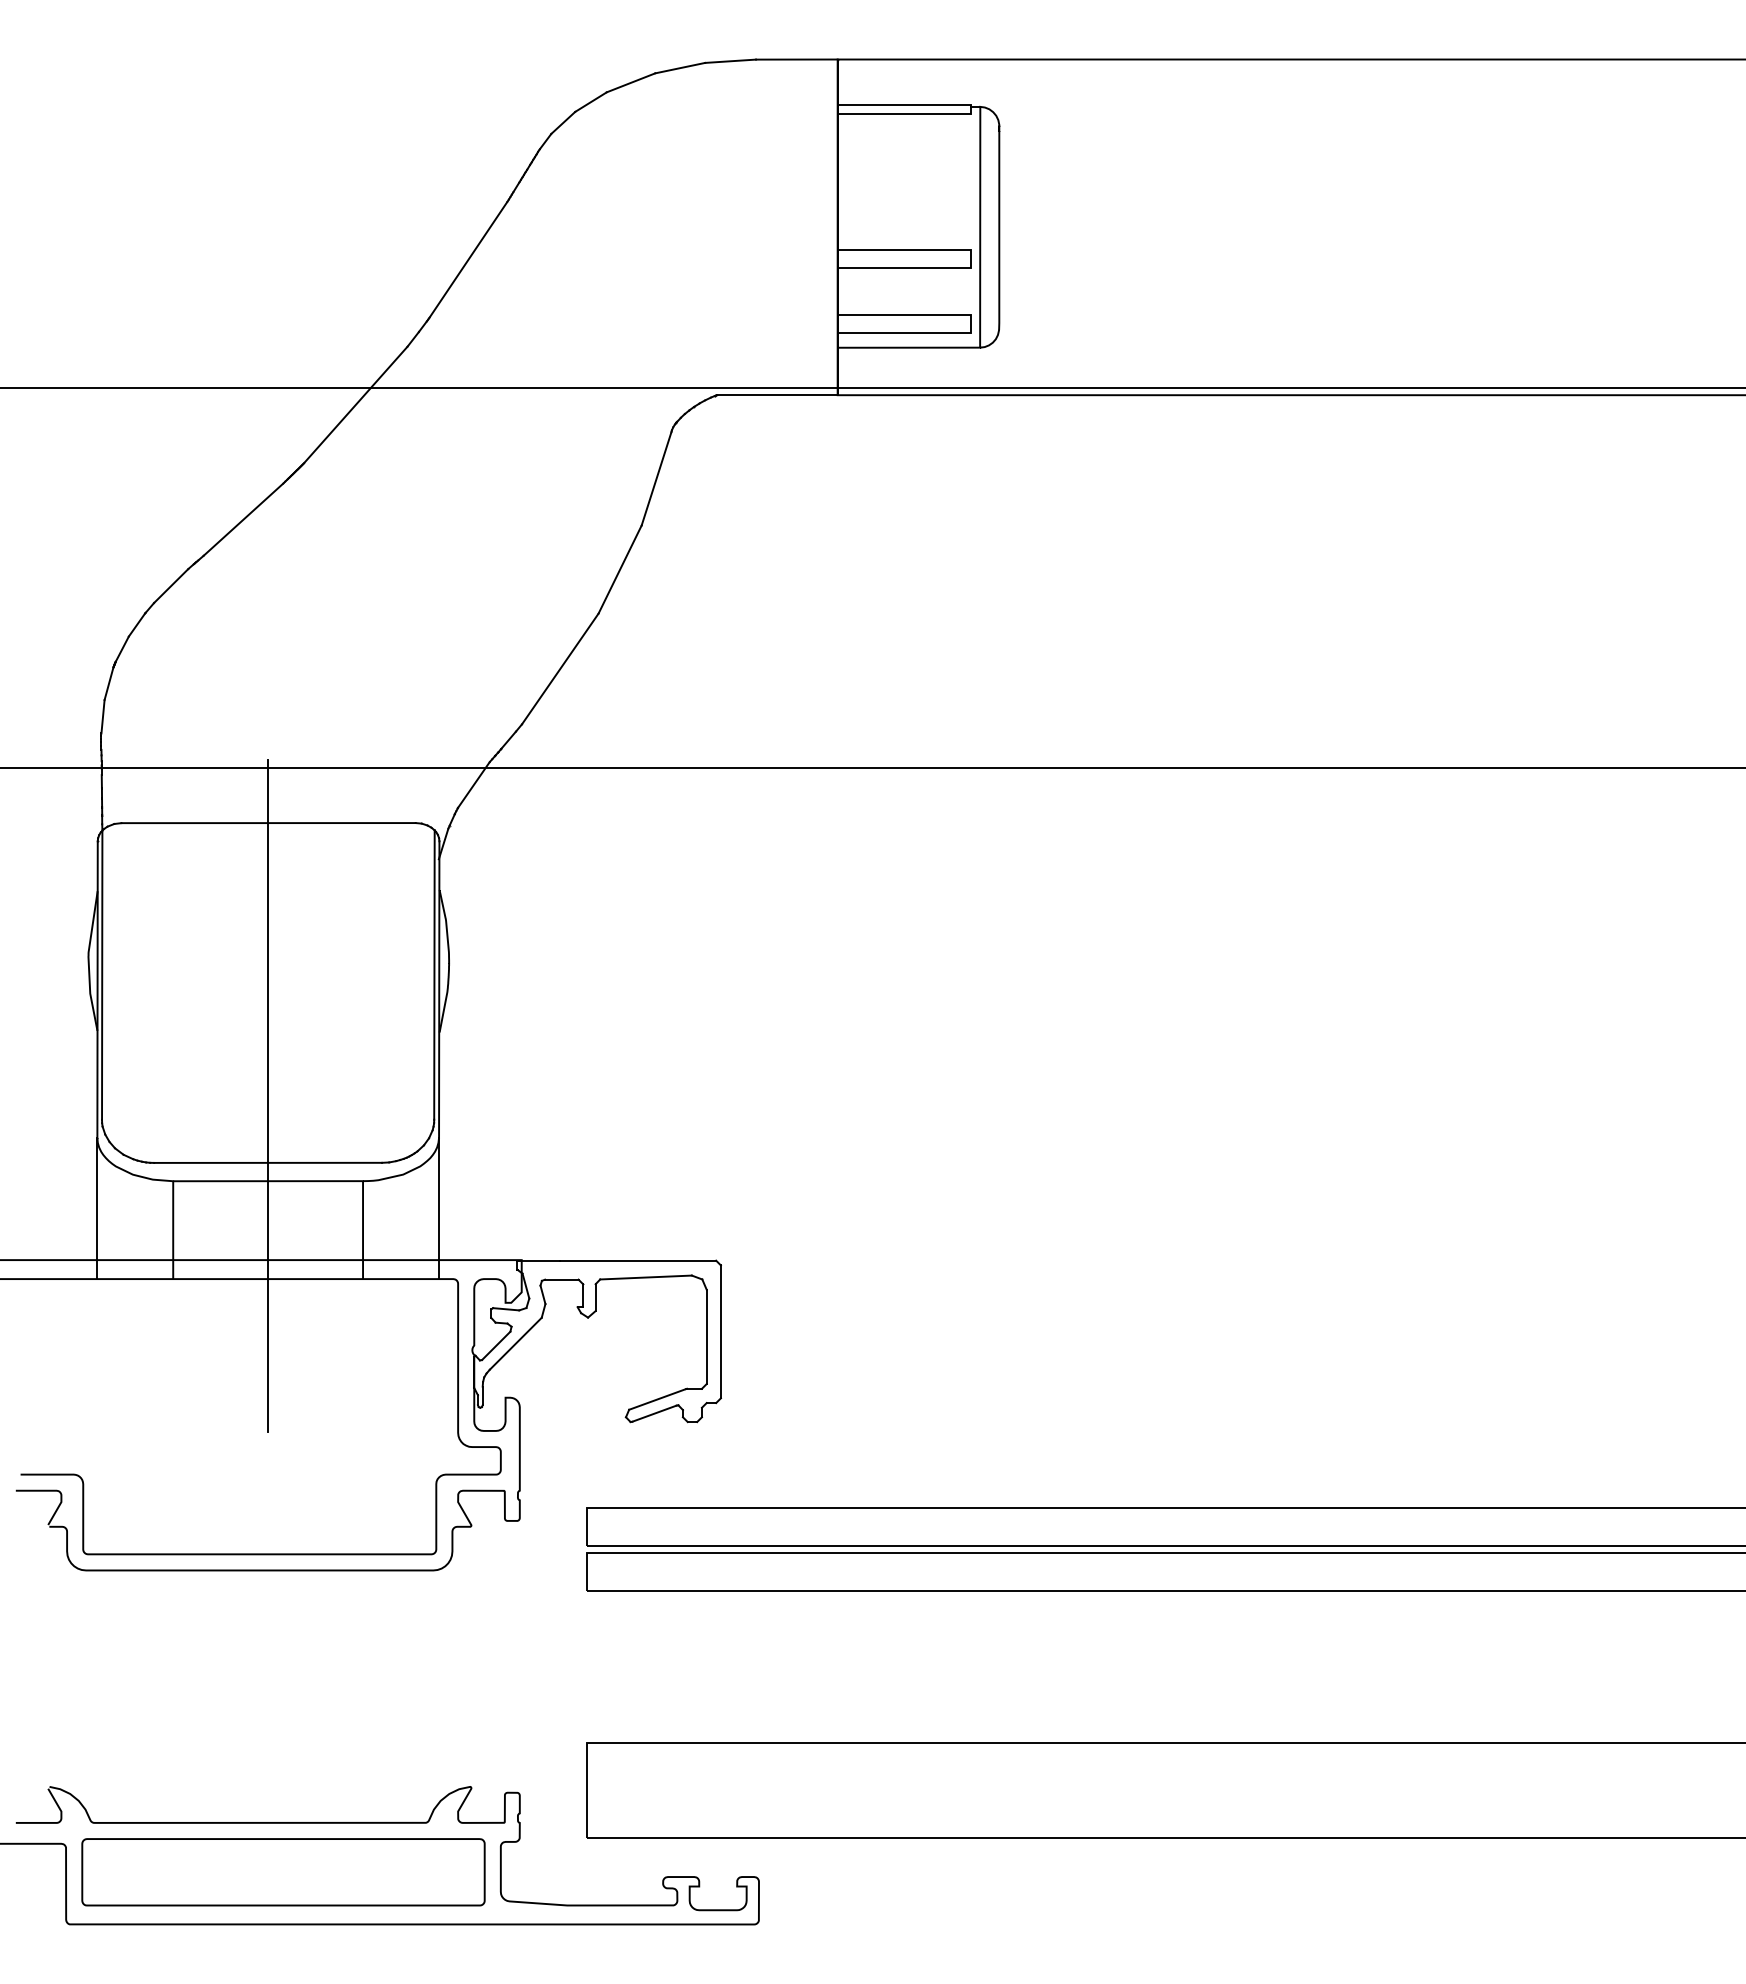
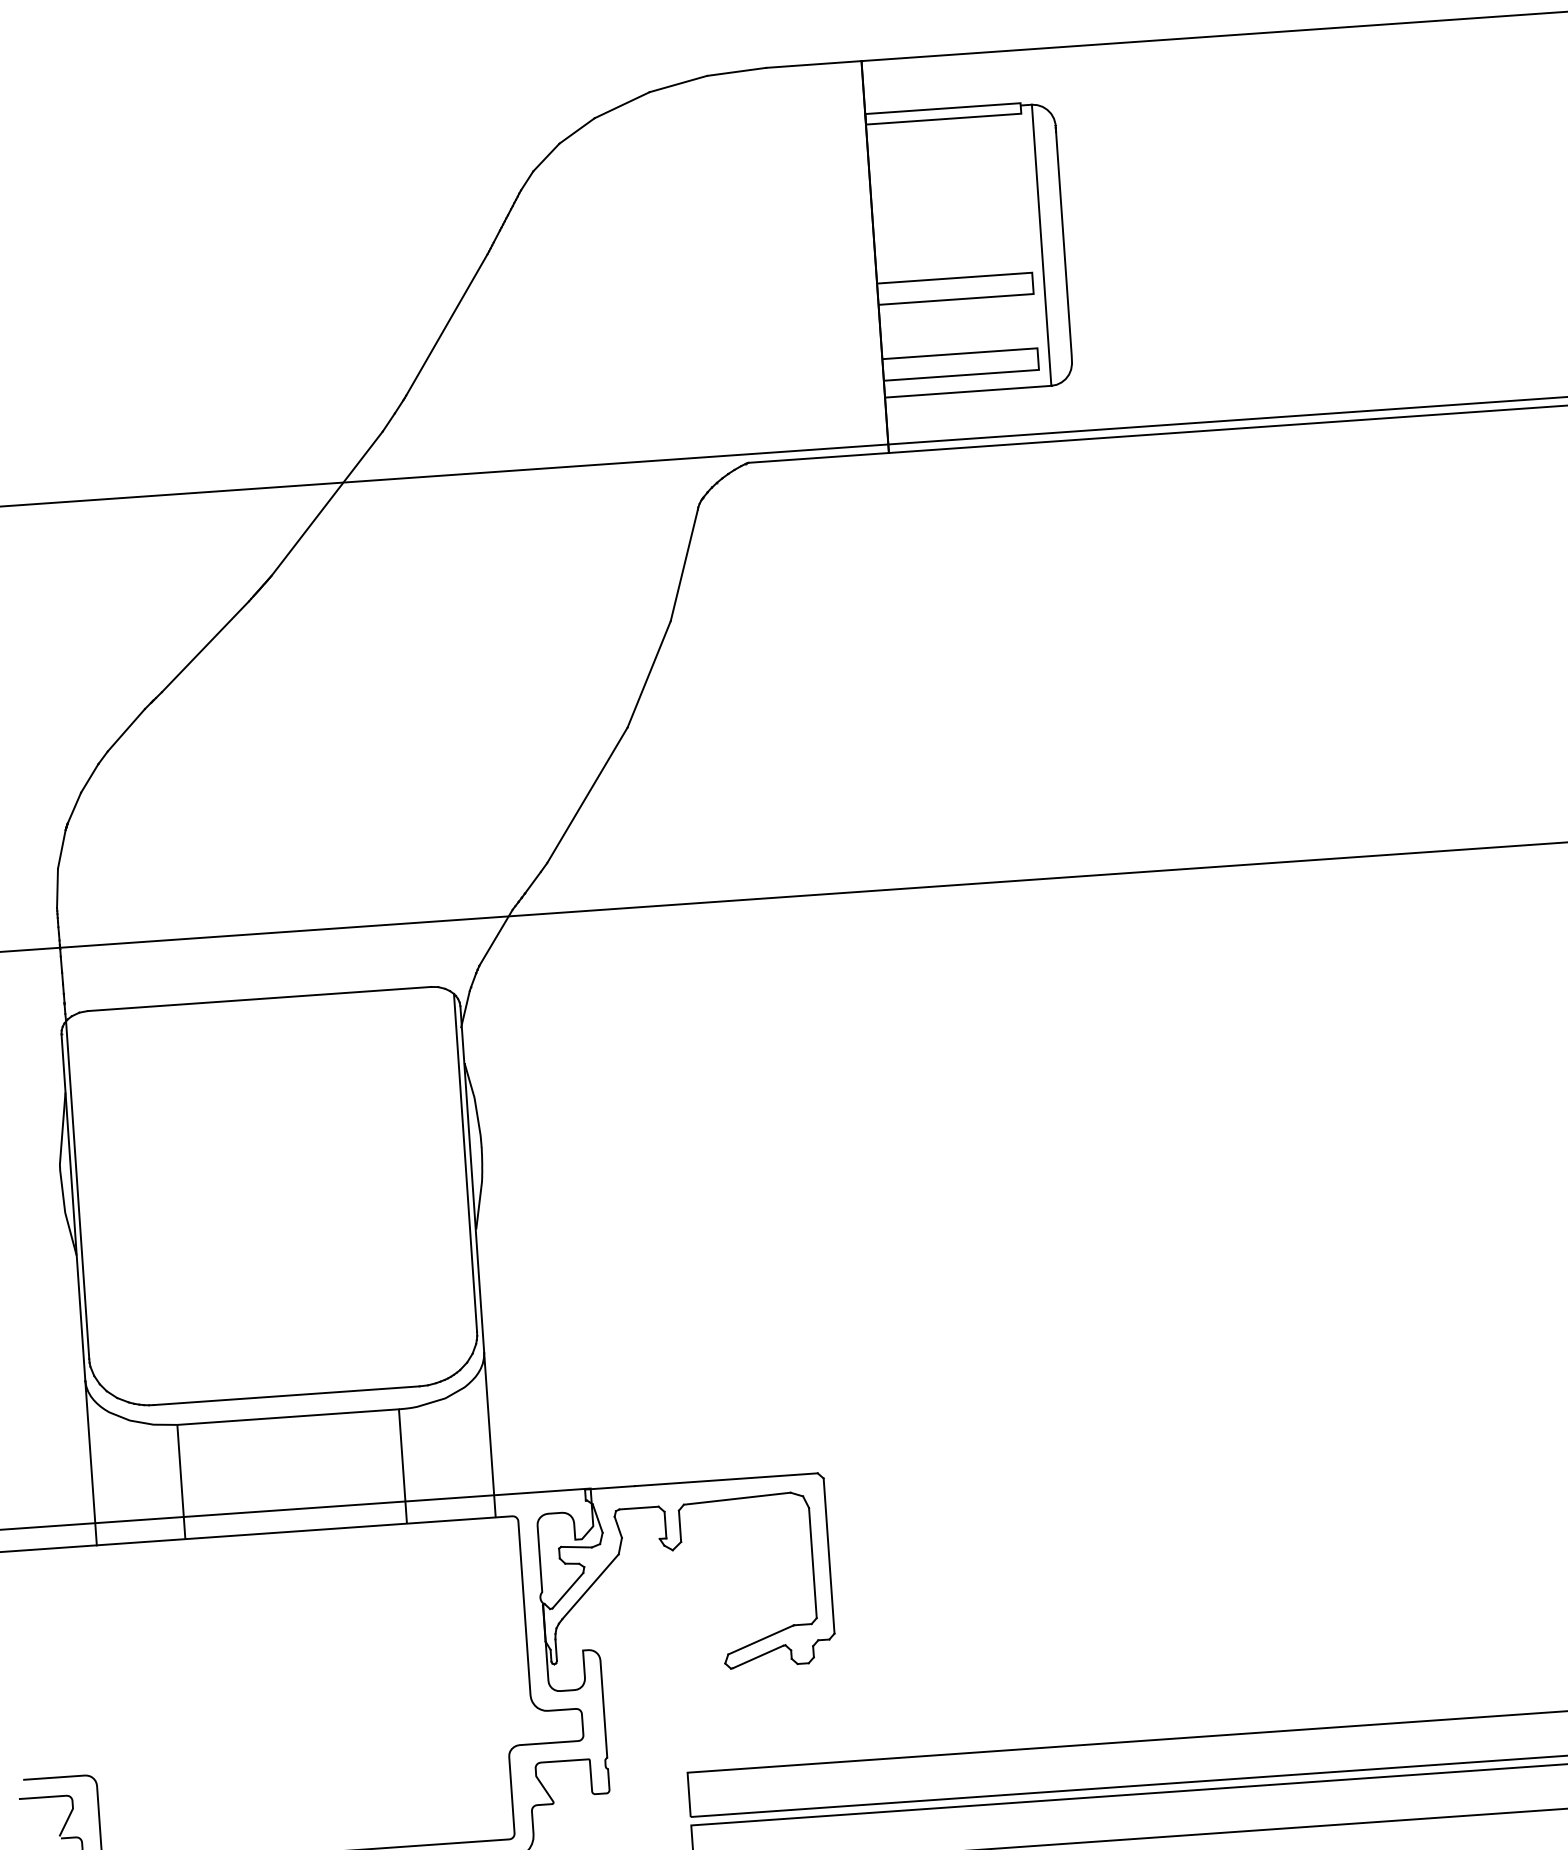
line: (268, 1095) -> (281, 1317), removed

